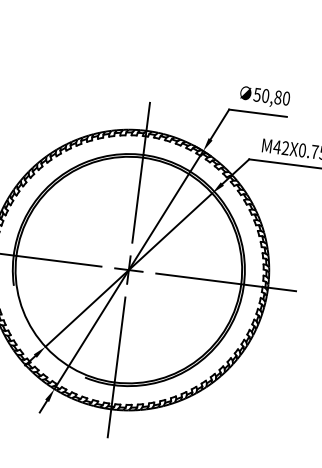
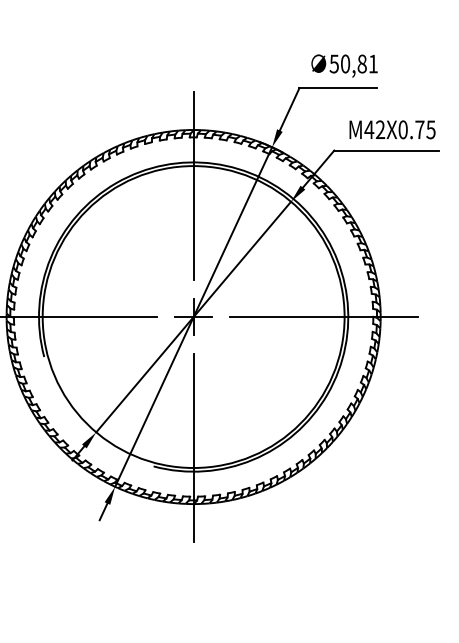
text: (285, 98) -> (372, 63), 50,80 -> 50,81

